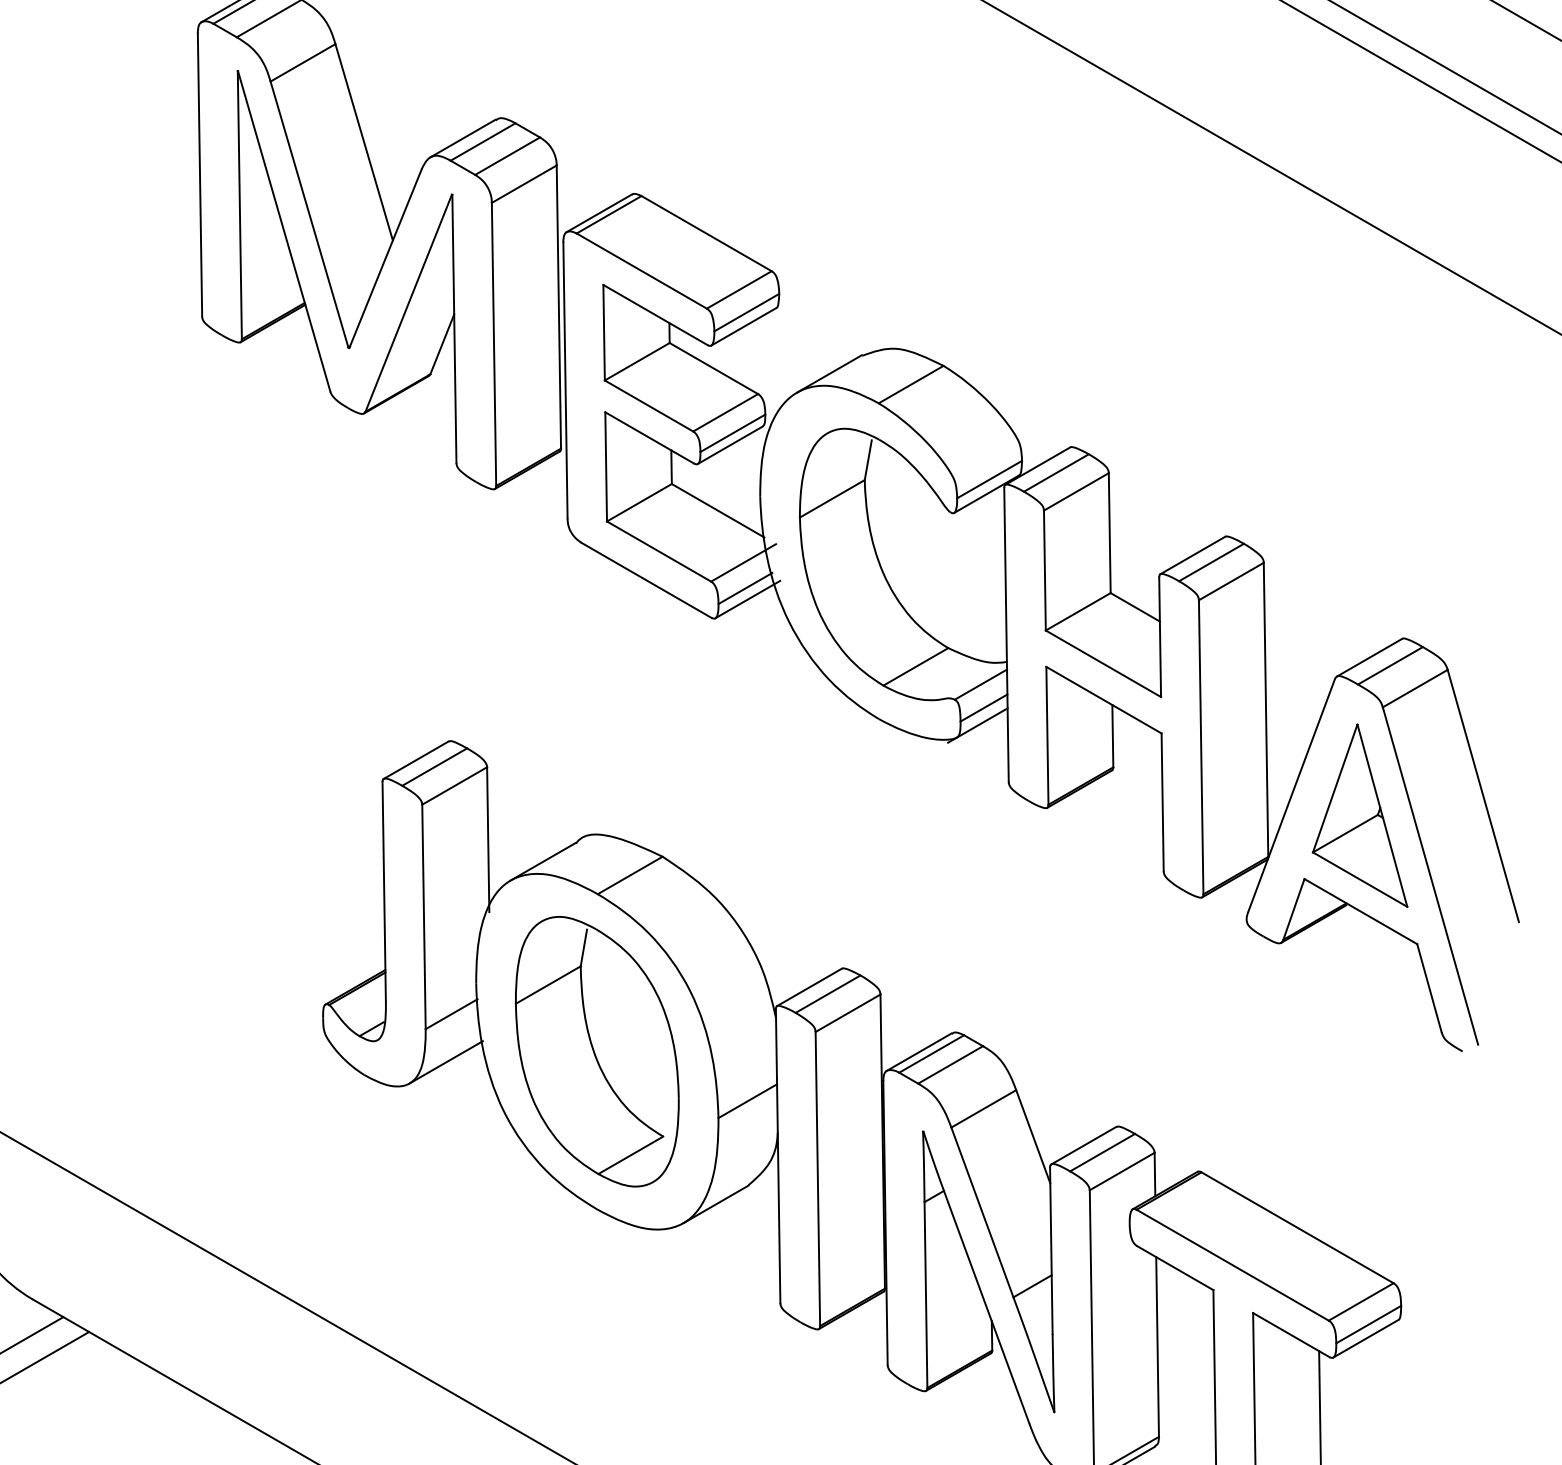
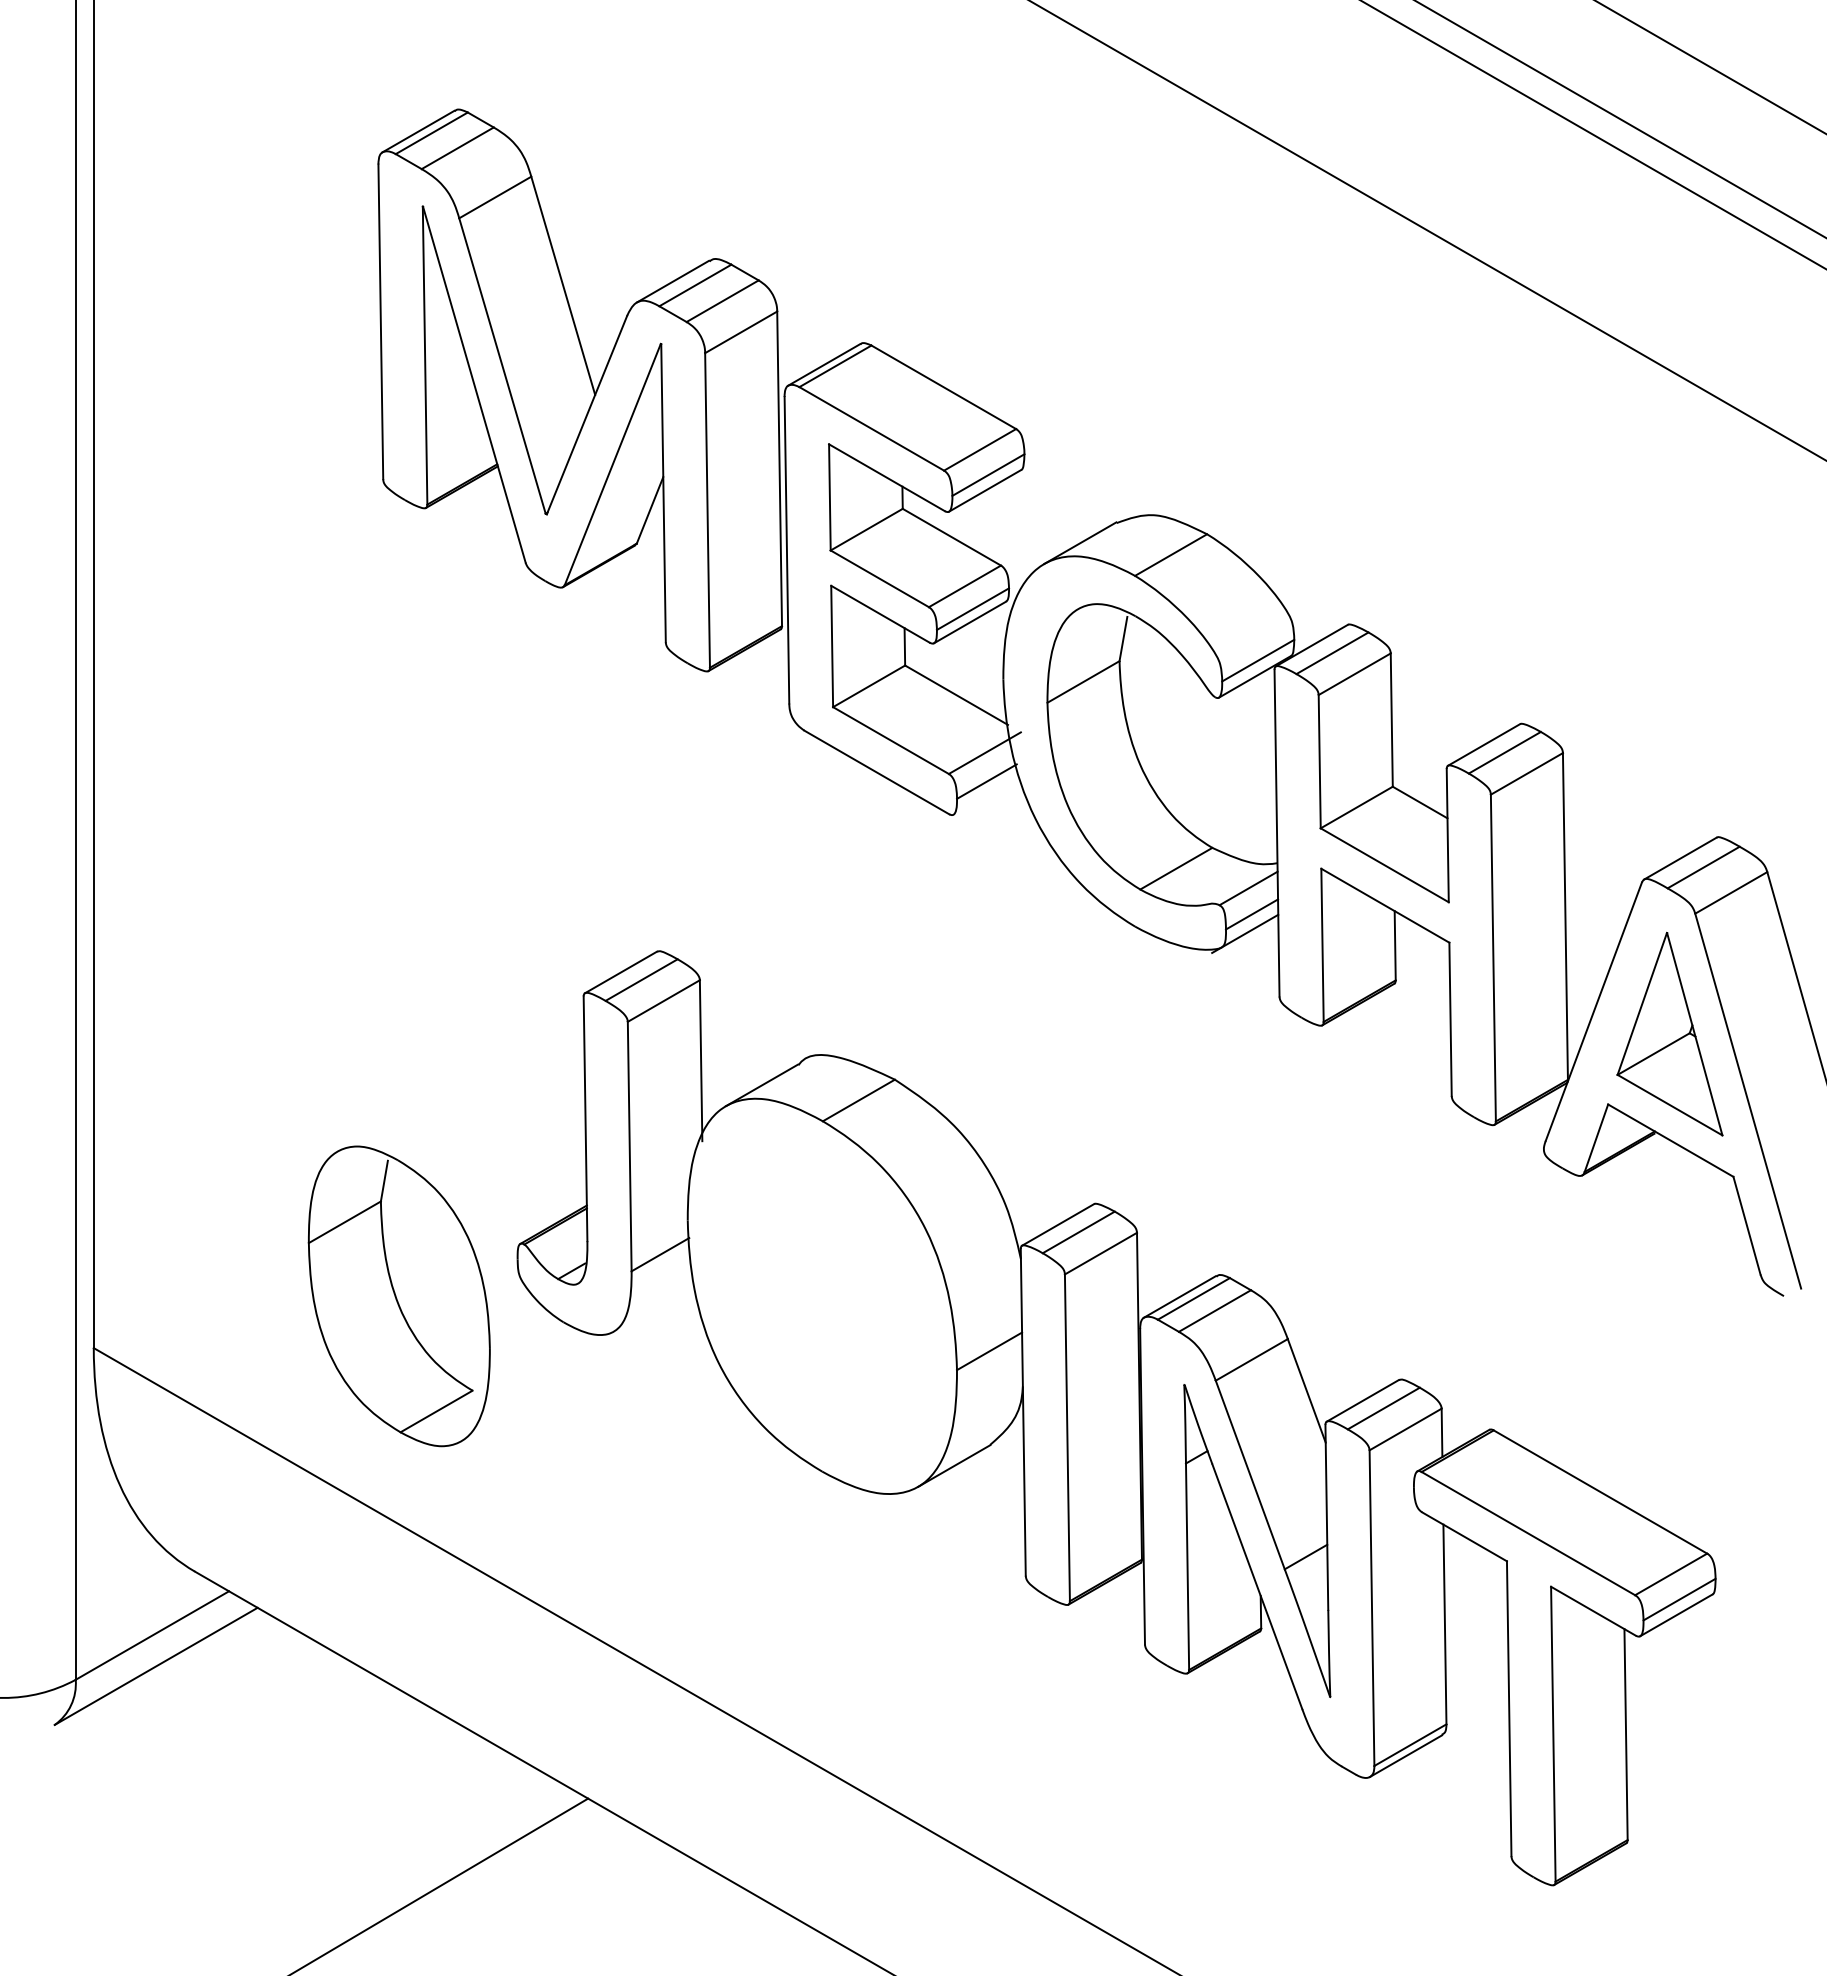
line: (747, 599) -> (989, 793), removed
part: (596, 1051) -> (398, 1296), moved
line: (446, 1061) -> (654, 1307), removed

